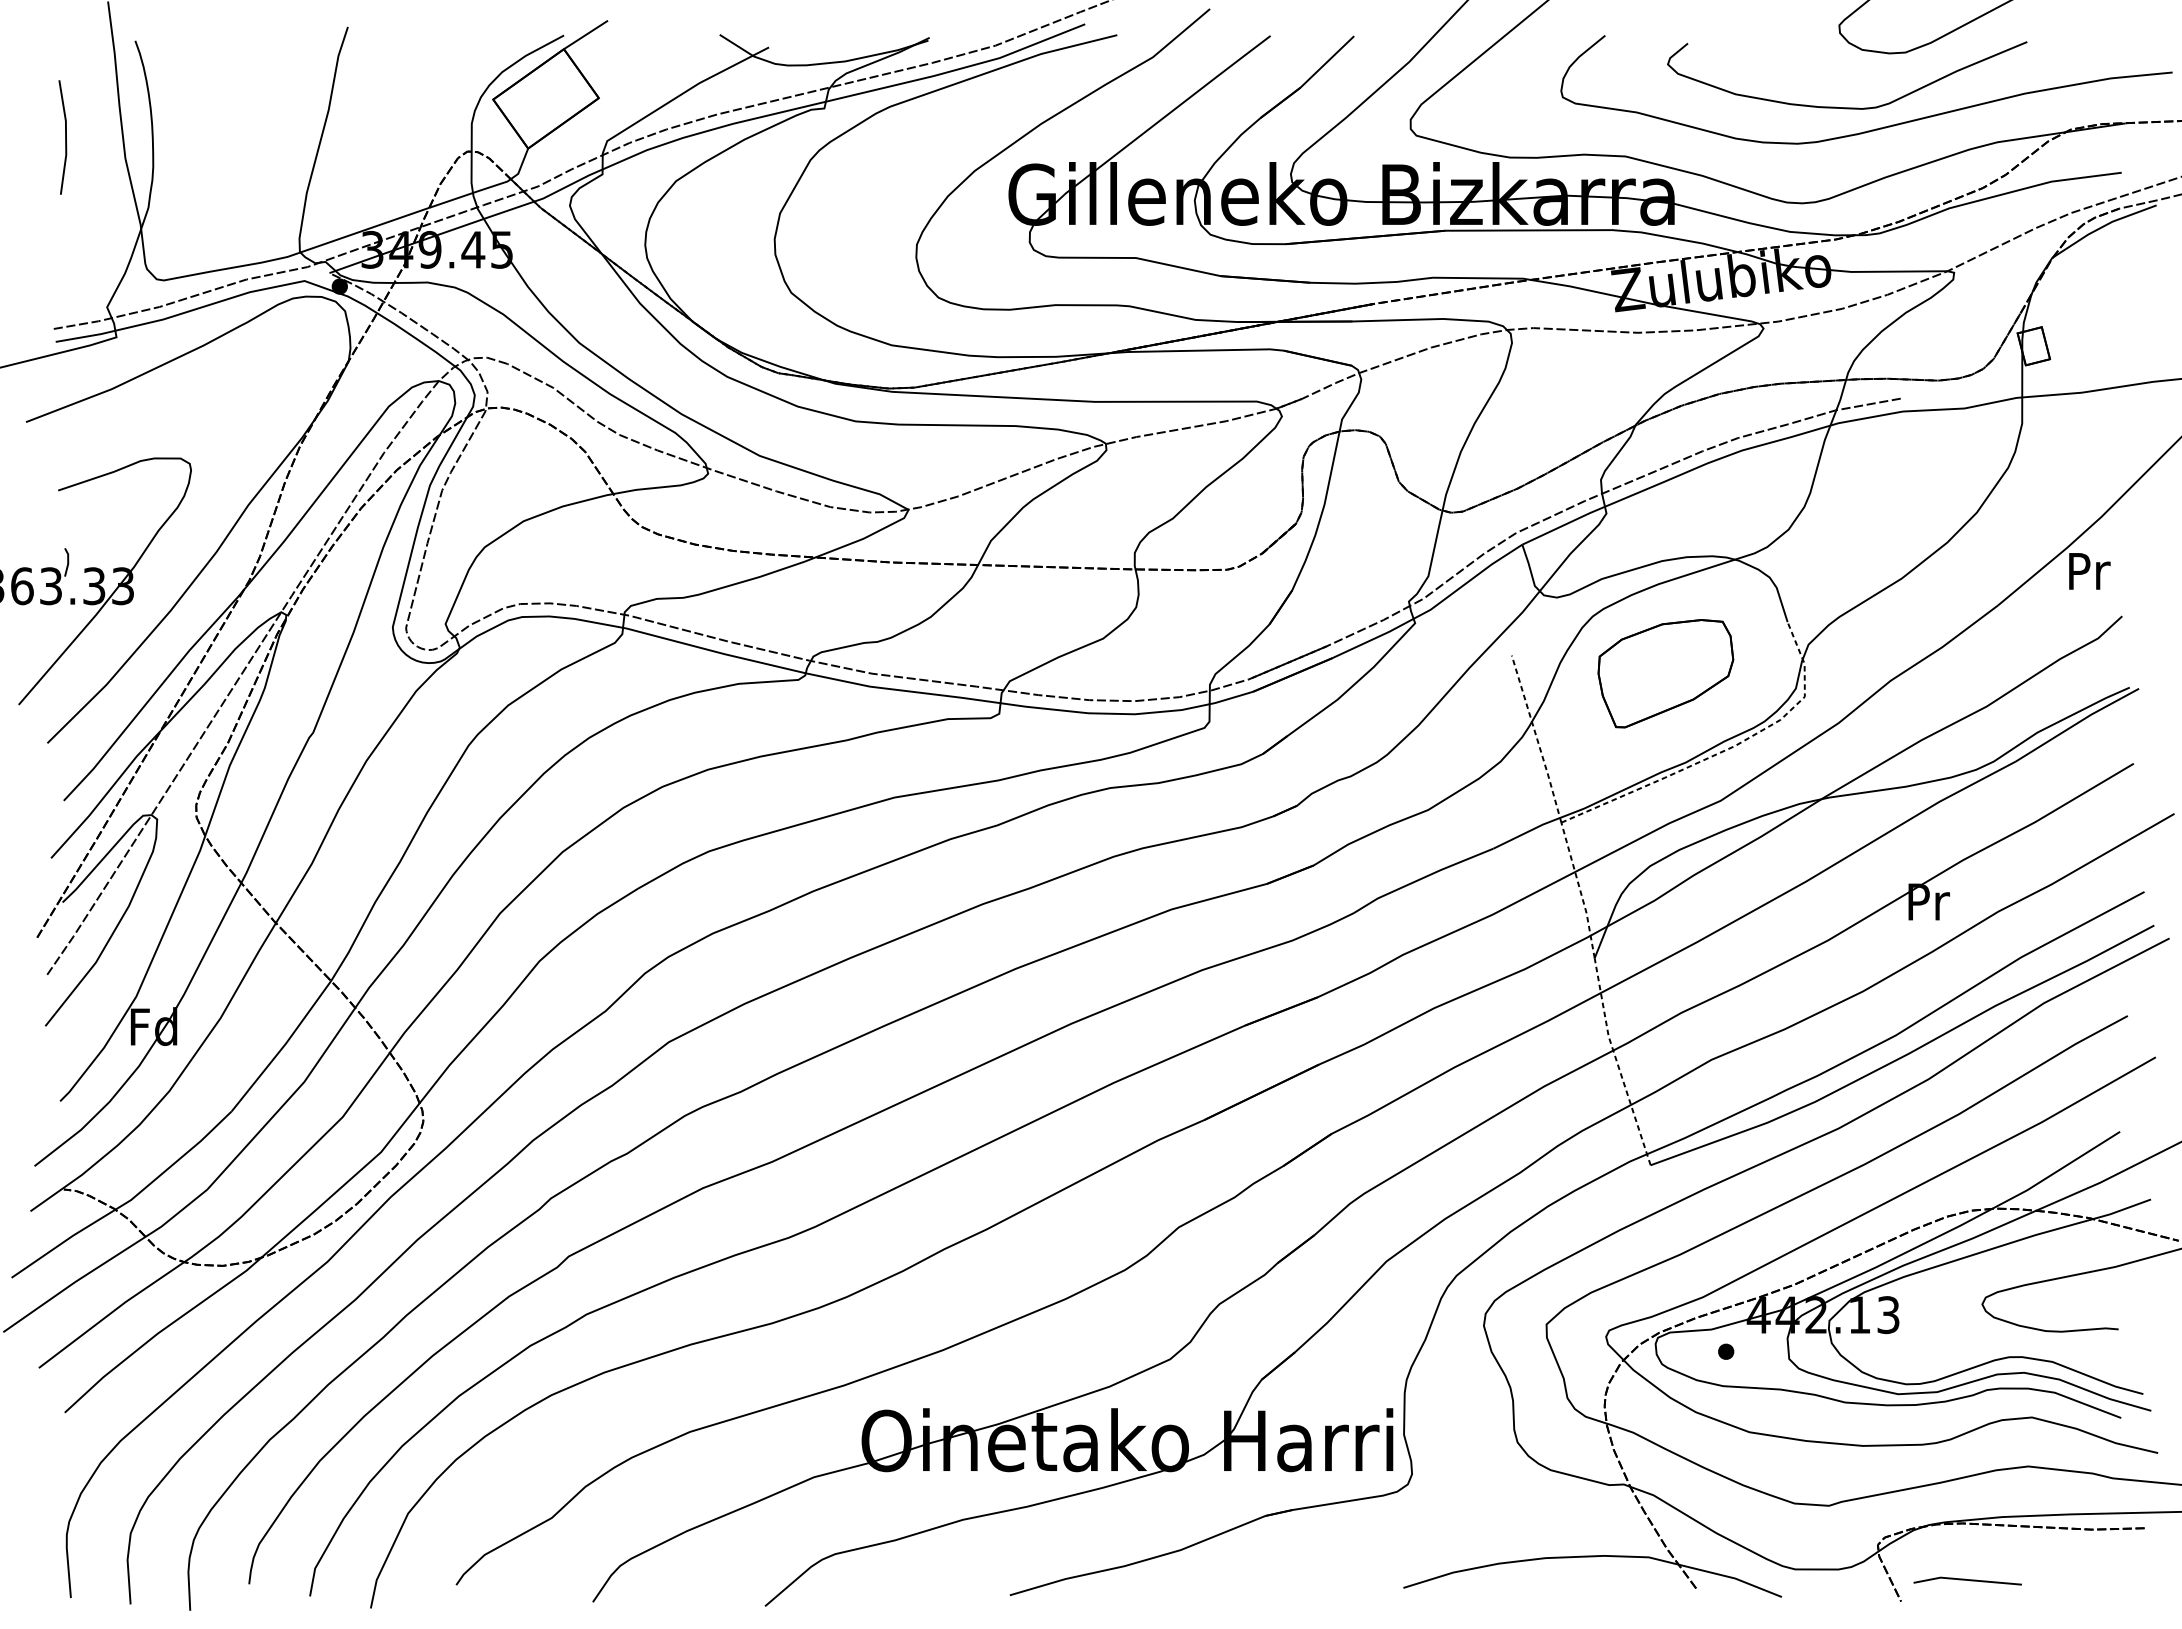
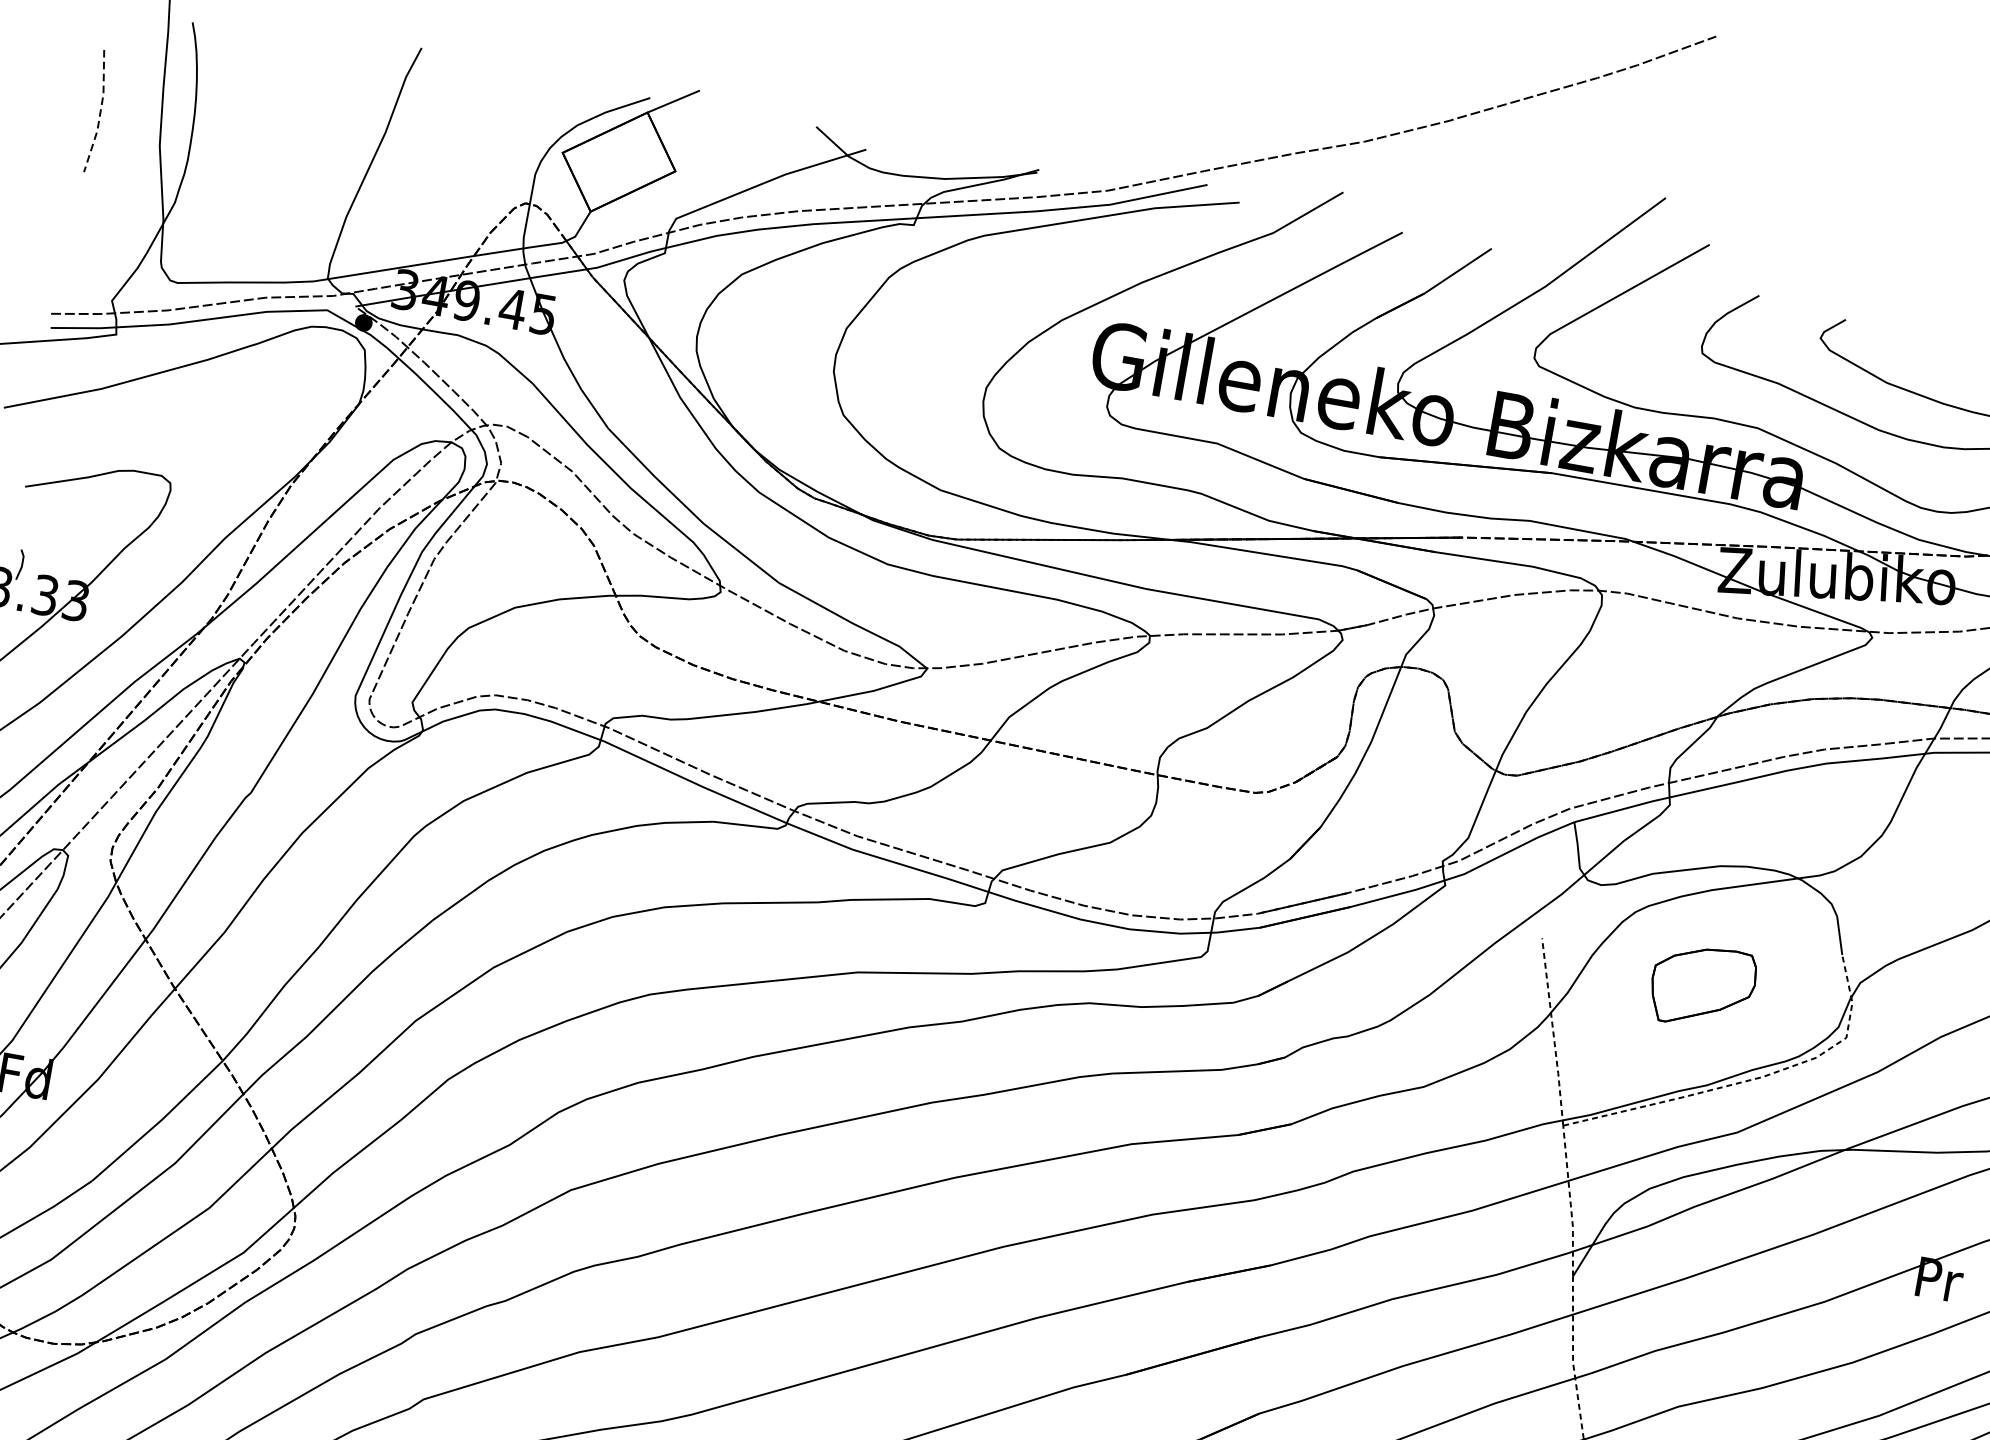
line: (66, 137) -> (100, 112), solid -> dashed
part: (1665, 673) -> (1702, 986), size x0.7

